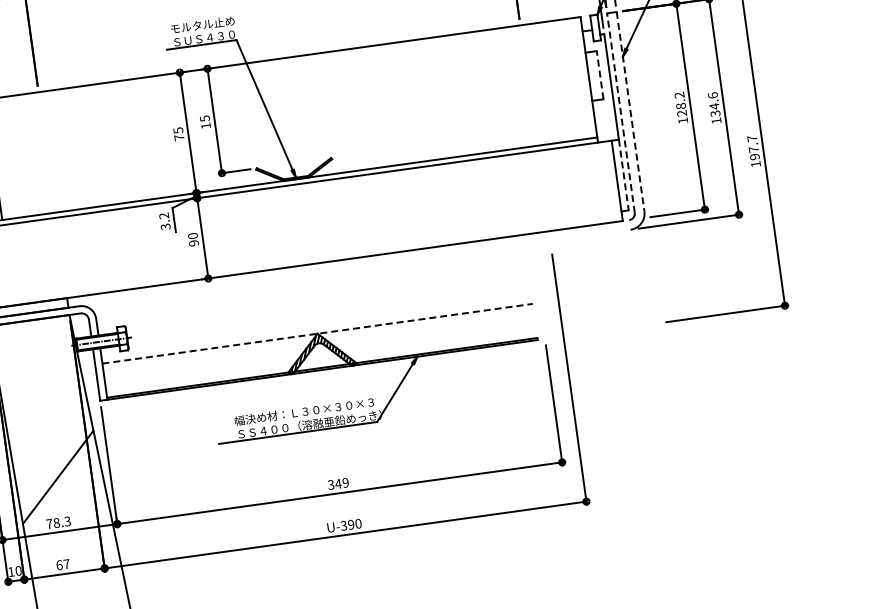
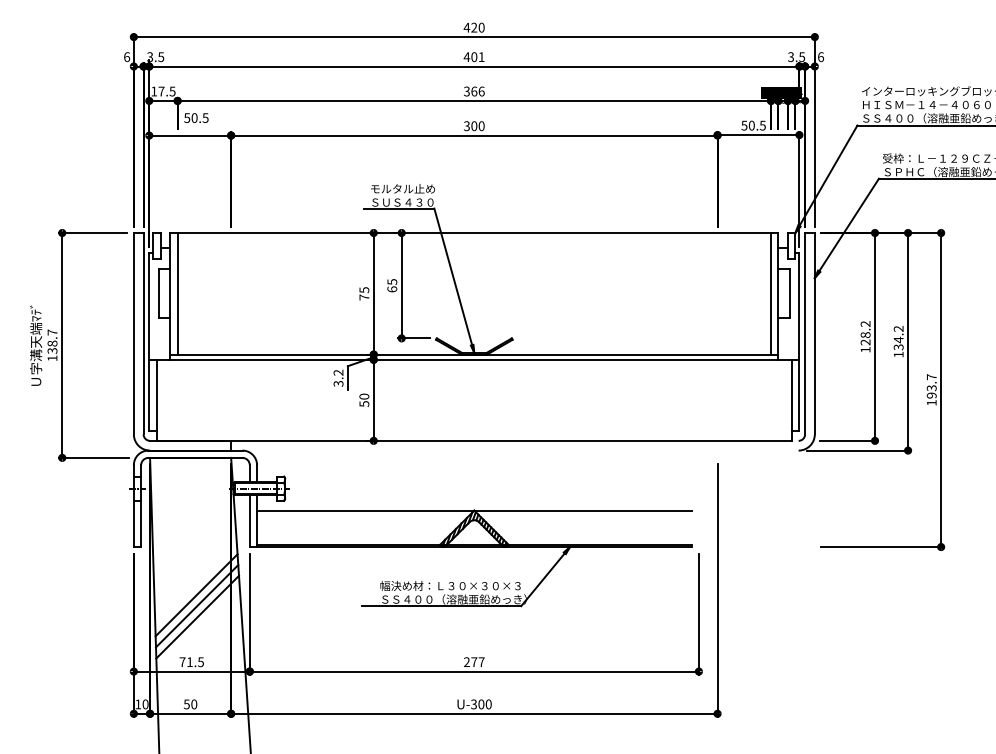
line: (599, 74) -> (789, 292), dashed -> solid
line: (582, 77) -> (771, 293), added
text: (712, 95) -> (898, 328), 134.6 -> 134.2
line: (630, 111) -> (814, 333), dashed -> solid
line: (621, 112) -> (805, 333), dashed -> solid
text: (206, 126) -> (392, 289), 15 -> 65
text: (753, 149) -> (931, 388), 197.7 -> 193.7
line: (623, 175) -> (799, 395), dashed -> solid
text: (194, 243) -> (364, 404), 90 -> 50
line: (317, 333) -> (474, 510), dashed -> solid
line: (54, 456) -> (196, 595), added
line: (56, 466) -> (197, 606), added
text: (338, 484) -> (474, 662), 349 -> 277
text: (62, 522) -> (195, 662), 78.3 -> 71.5
text: (351, 524) -> (481, 704), U-390 -> U-300
text: (63, 564) -> (190, 704), 67 -> 50

